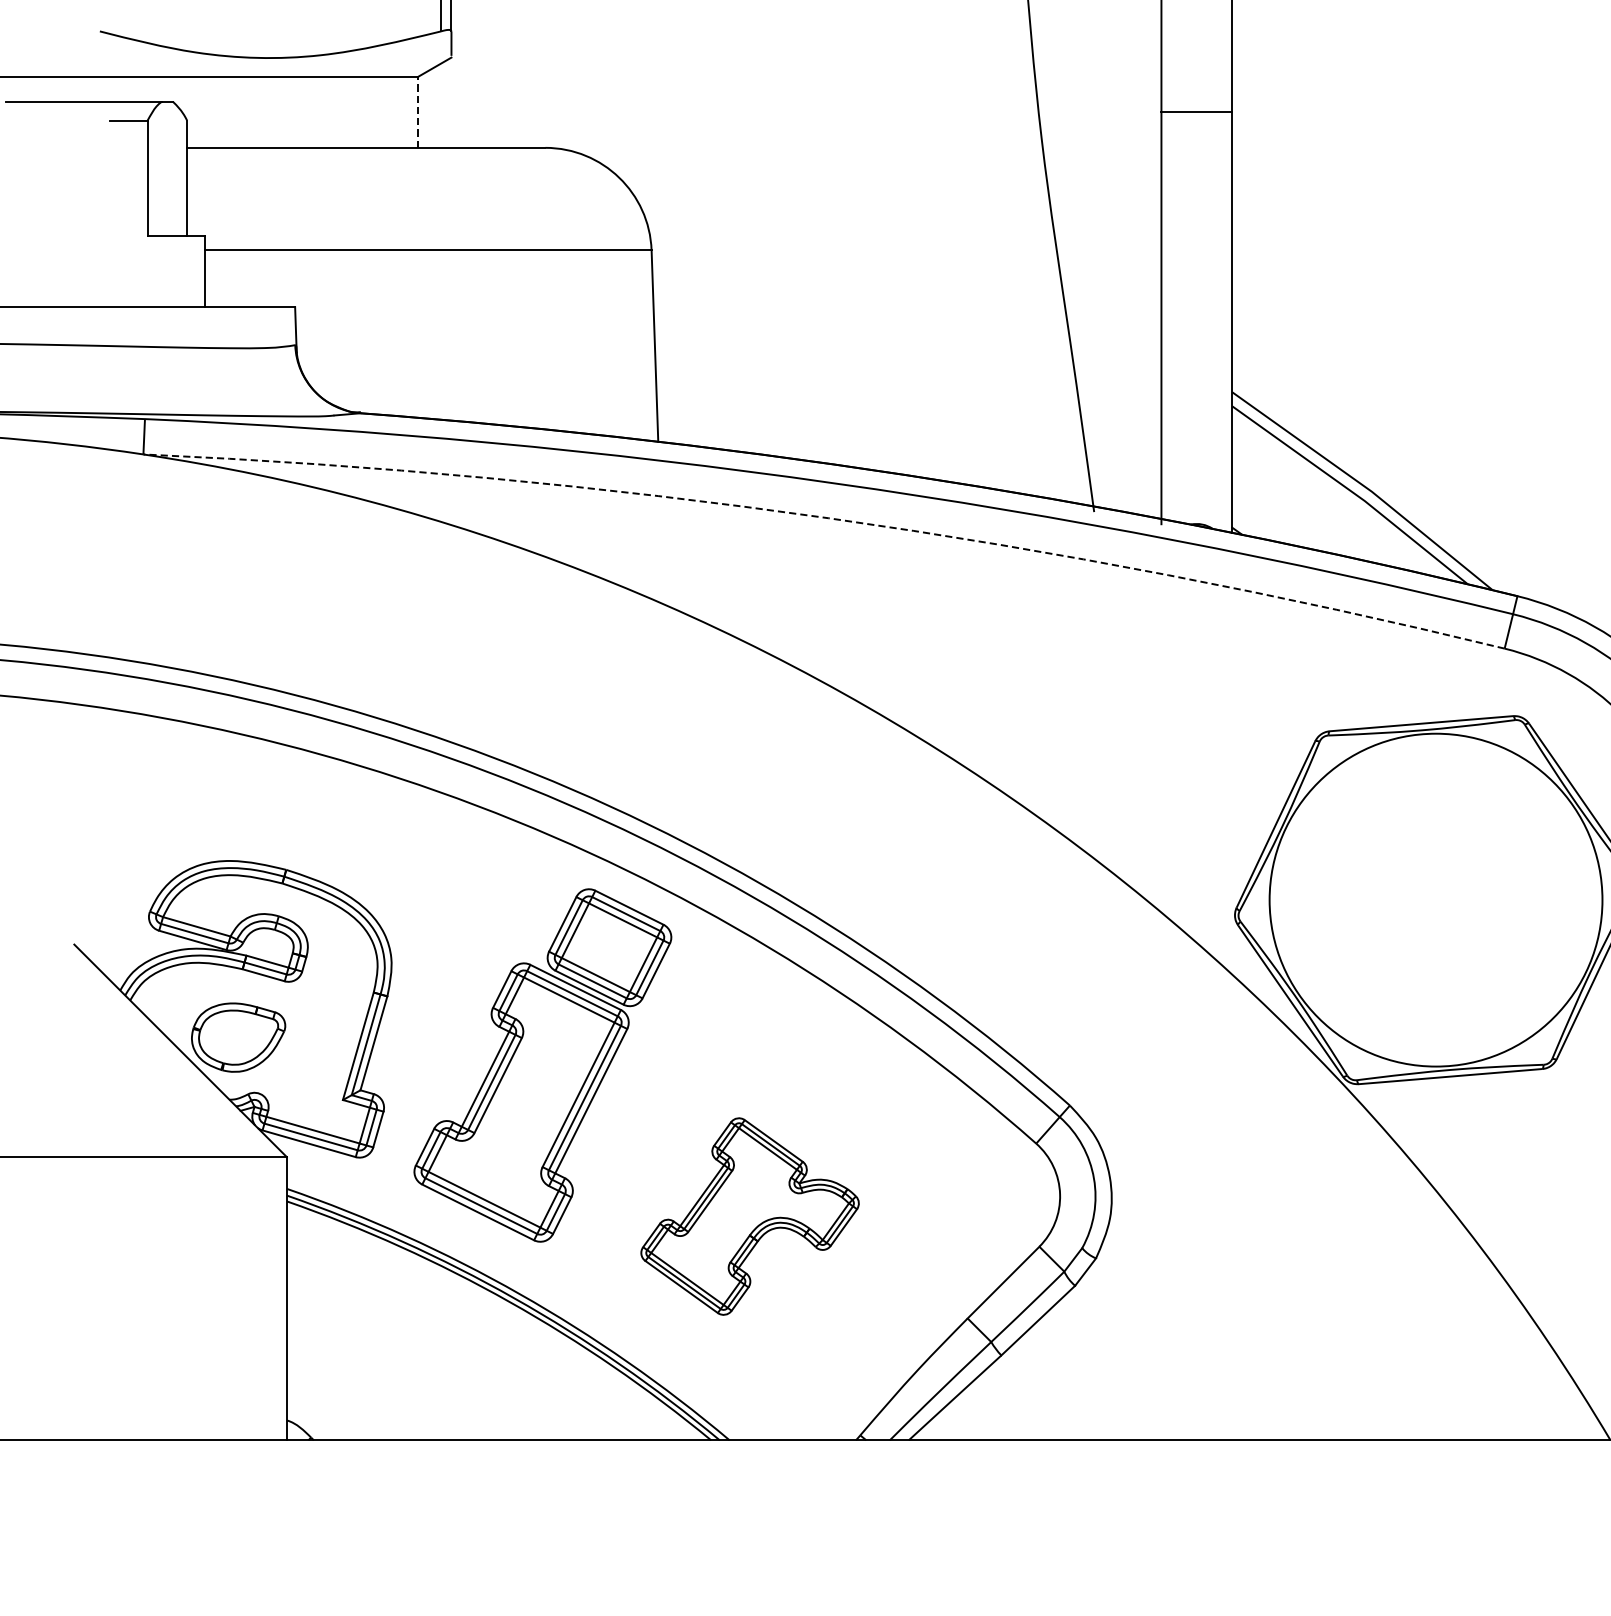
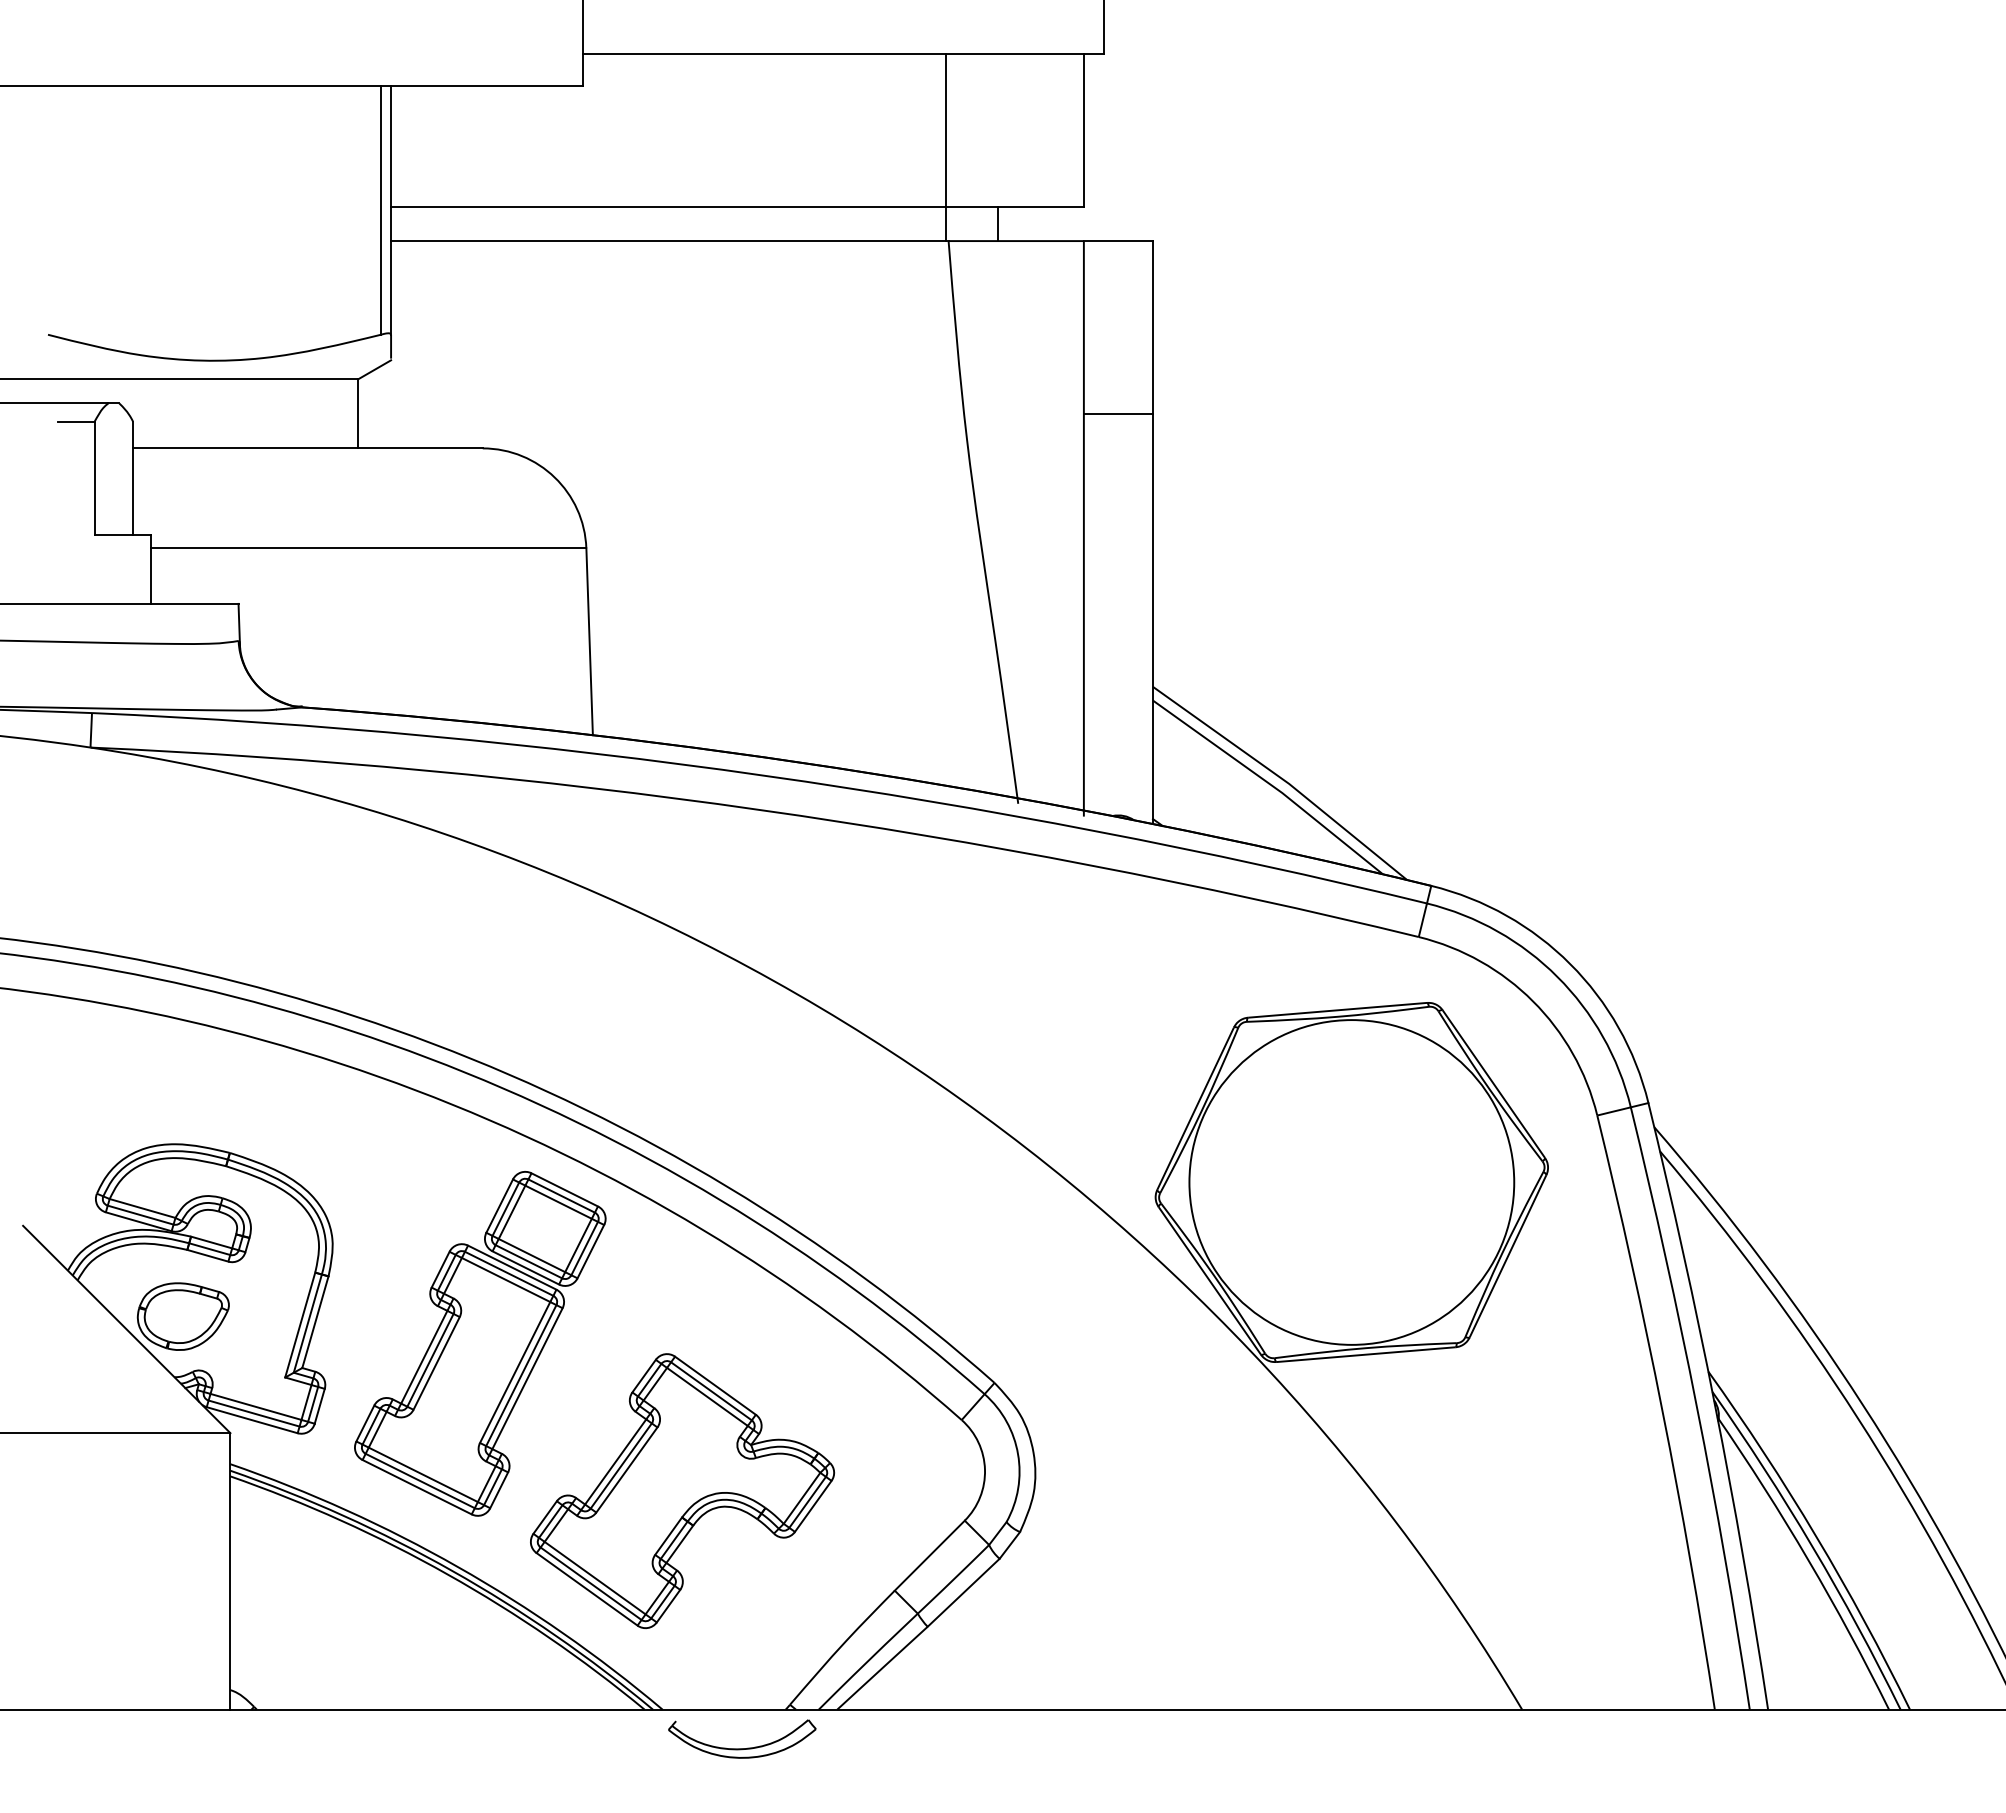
line: (418, 112) -> (358, 413), dashed -> solid
arc: (829, 517) -> (759, 809), dashed -> solid
part: (750, 1216) -> (682, 1491), size x1.43
part: (811, 1480) -> (742, 1748), added

